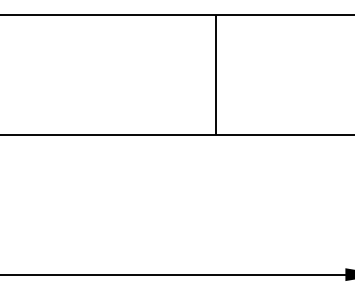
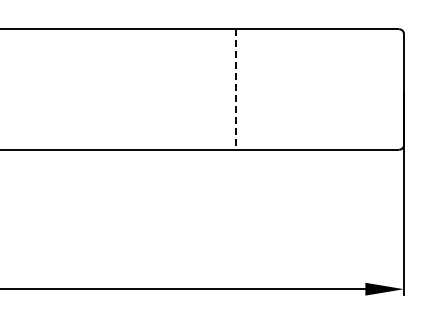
line: (215, 75) -> (235, 90), solid -> dashed

